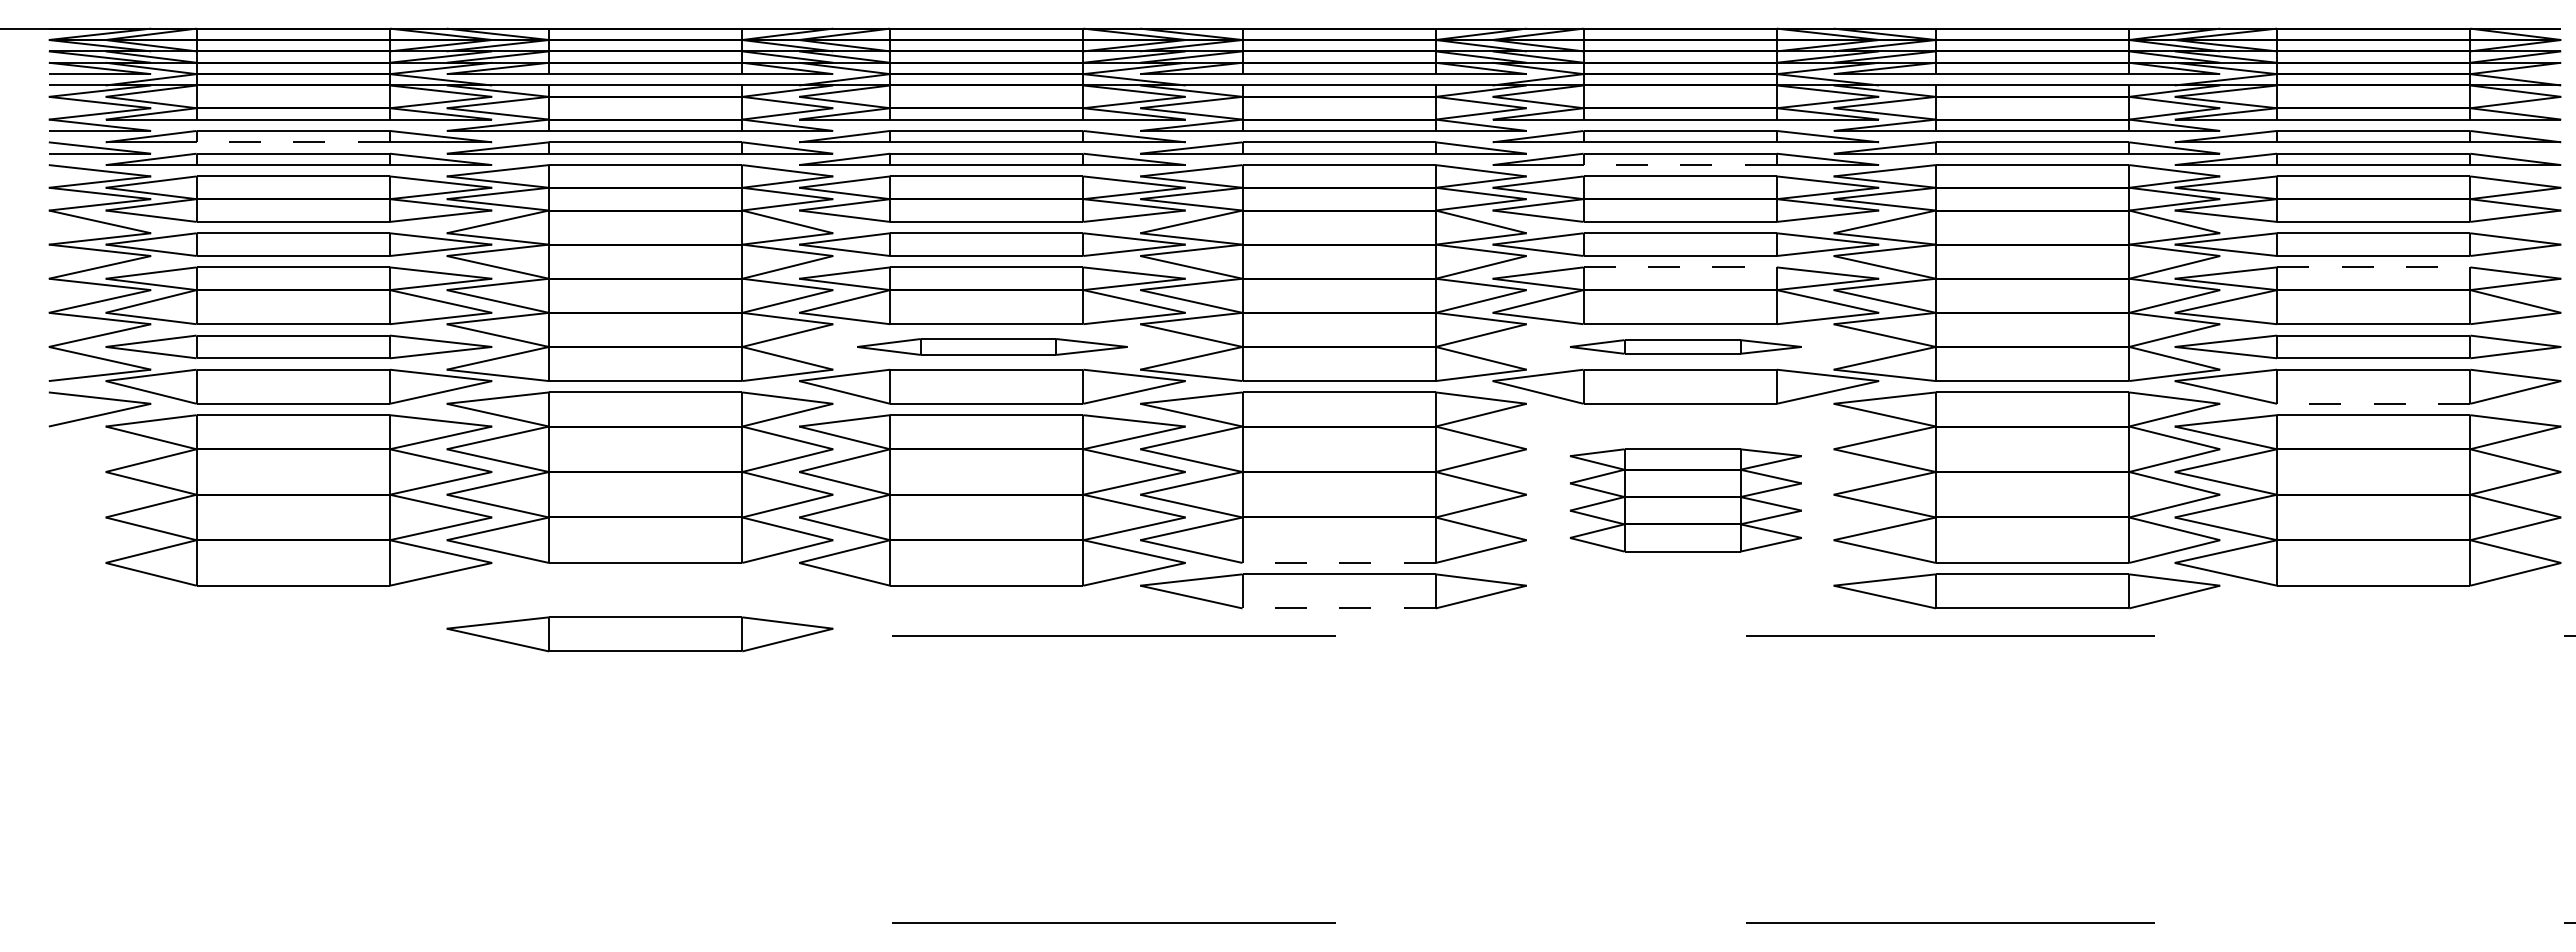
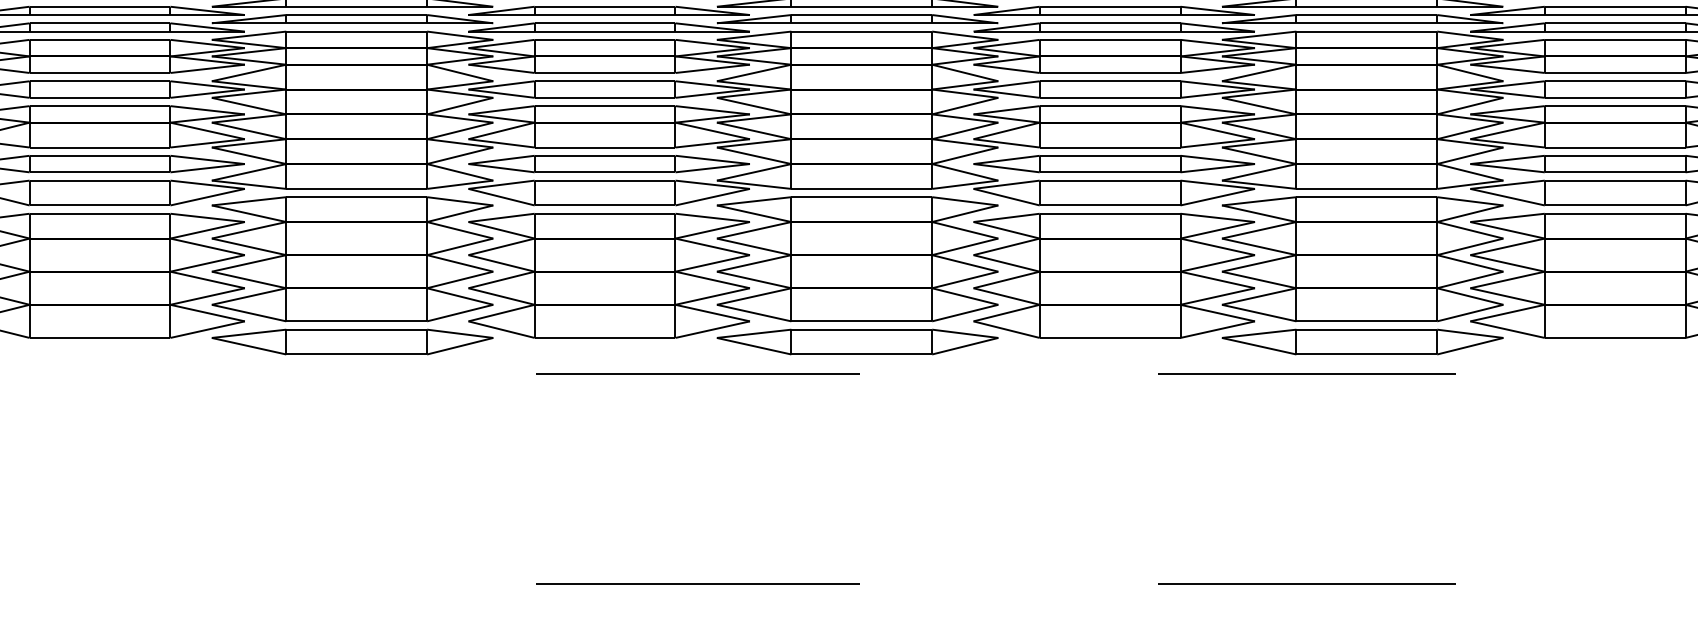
line: (293, 142) -> (100, 15), dashed -> solid
line: (1680, 165) -> (1110, 31), dashed -> solid
line: (1680, 267) -> (1110, 106), dashed -> solid
line: (2373, 267) -> (1615, 106), dashed -> solid
part: (992, 346) -> (609, 163), size x1.43
part: (1685, 346) -> (1114, 163), size x1.67
line: (2373, 403) -> (1615, 205), dashed -> solid
part: (1685, 500) -> (1114, 275), size x1.67
line: (1339, 562) -> (862, 321), dashed -> solid
line: (1339, 608) -> (862, 354), dashed -> solid
part: (639, 634) -> (352, 342), moved

